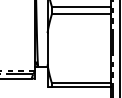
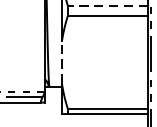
line: (81, 6) -> (107, 5), solid -> dashed
line: (47, 48) -> (61, 62), solid -> dashed

